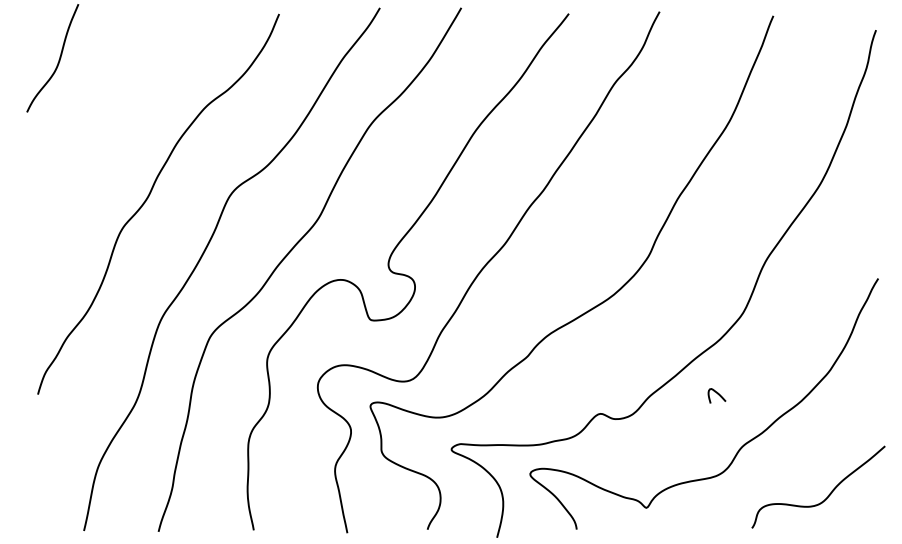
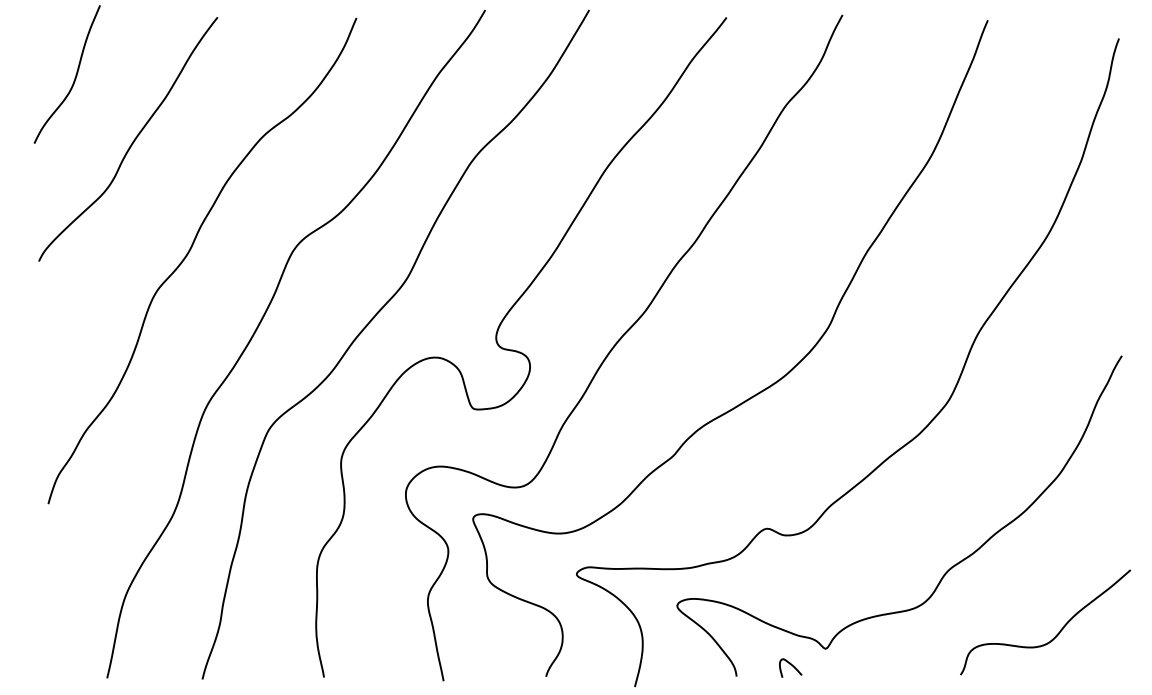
curve: (103, 110) -> (132, 141), added
curve: (717, 394) -> (791, 666), moved

